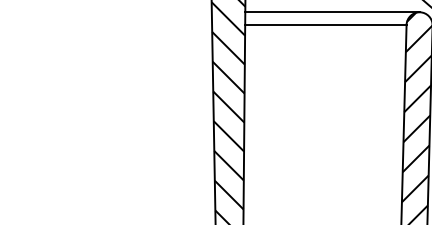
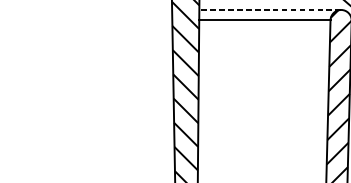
line: (331, 12) -> (269, 10), solid -> dashed

